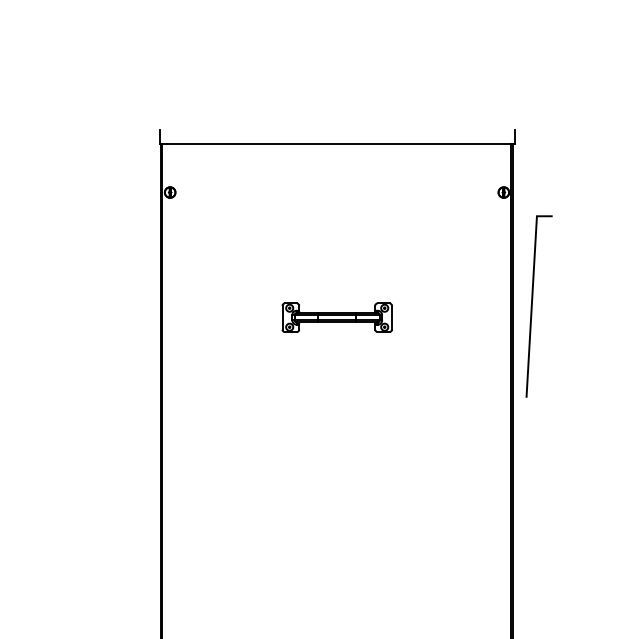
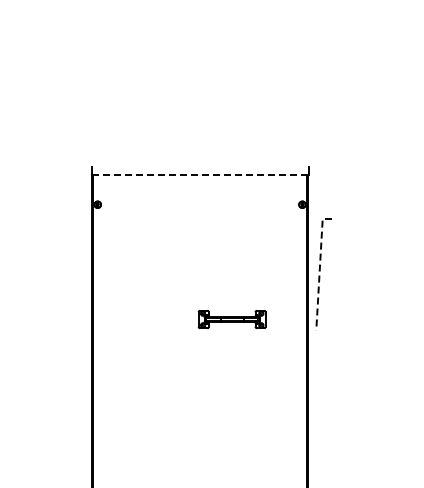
line: (337, 143) -> (200, 174), solid -> dashed
line: (531, 298) -> (319, 269), solid -> dashed
part: (336, 317) -> (231, 319), moved

